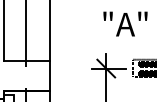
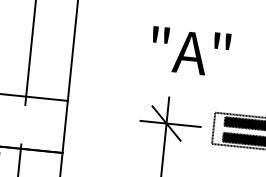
text: (125, 23) -> (190, 50), moved

